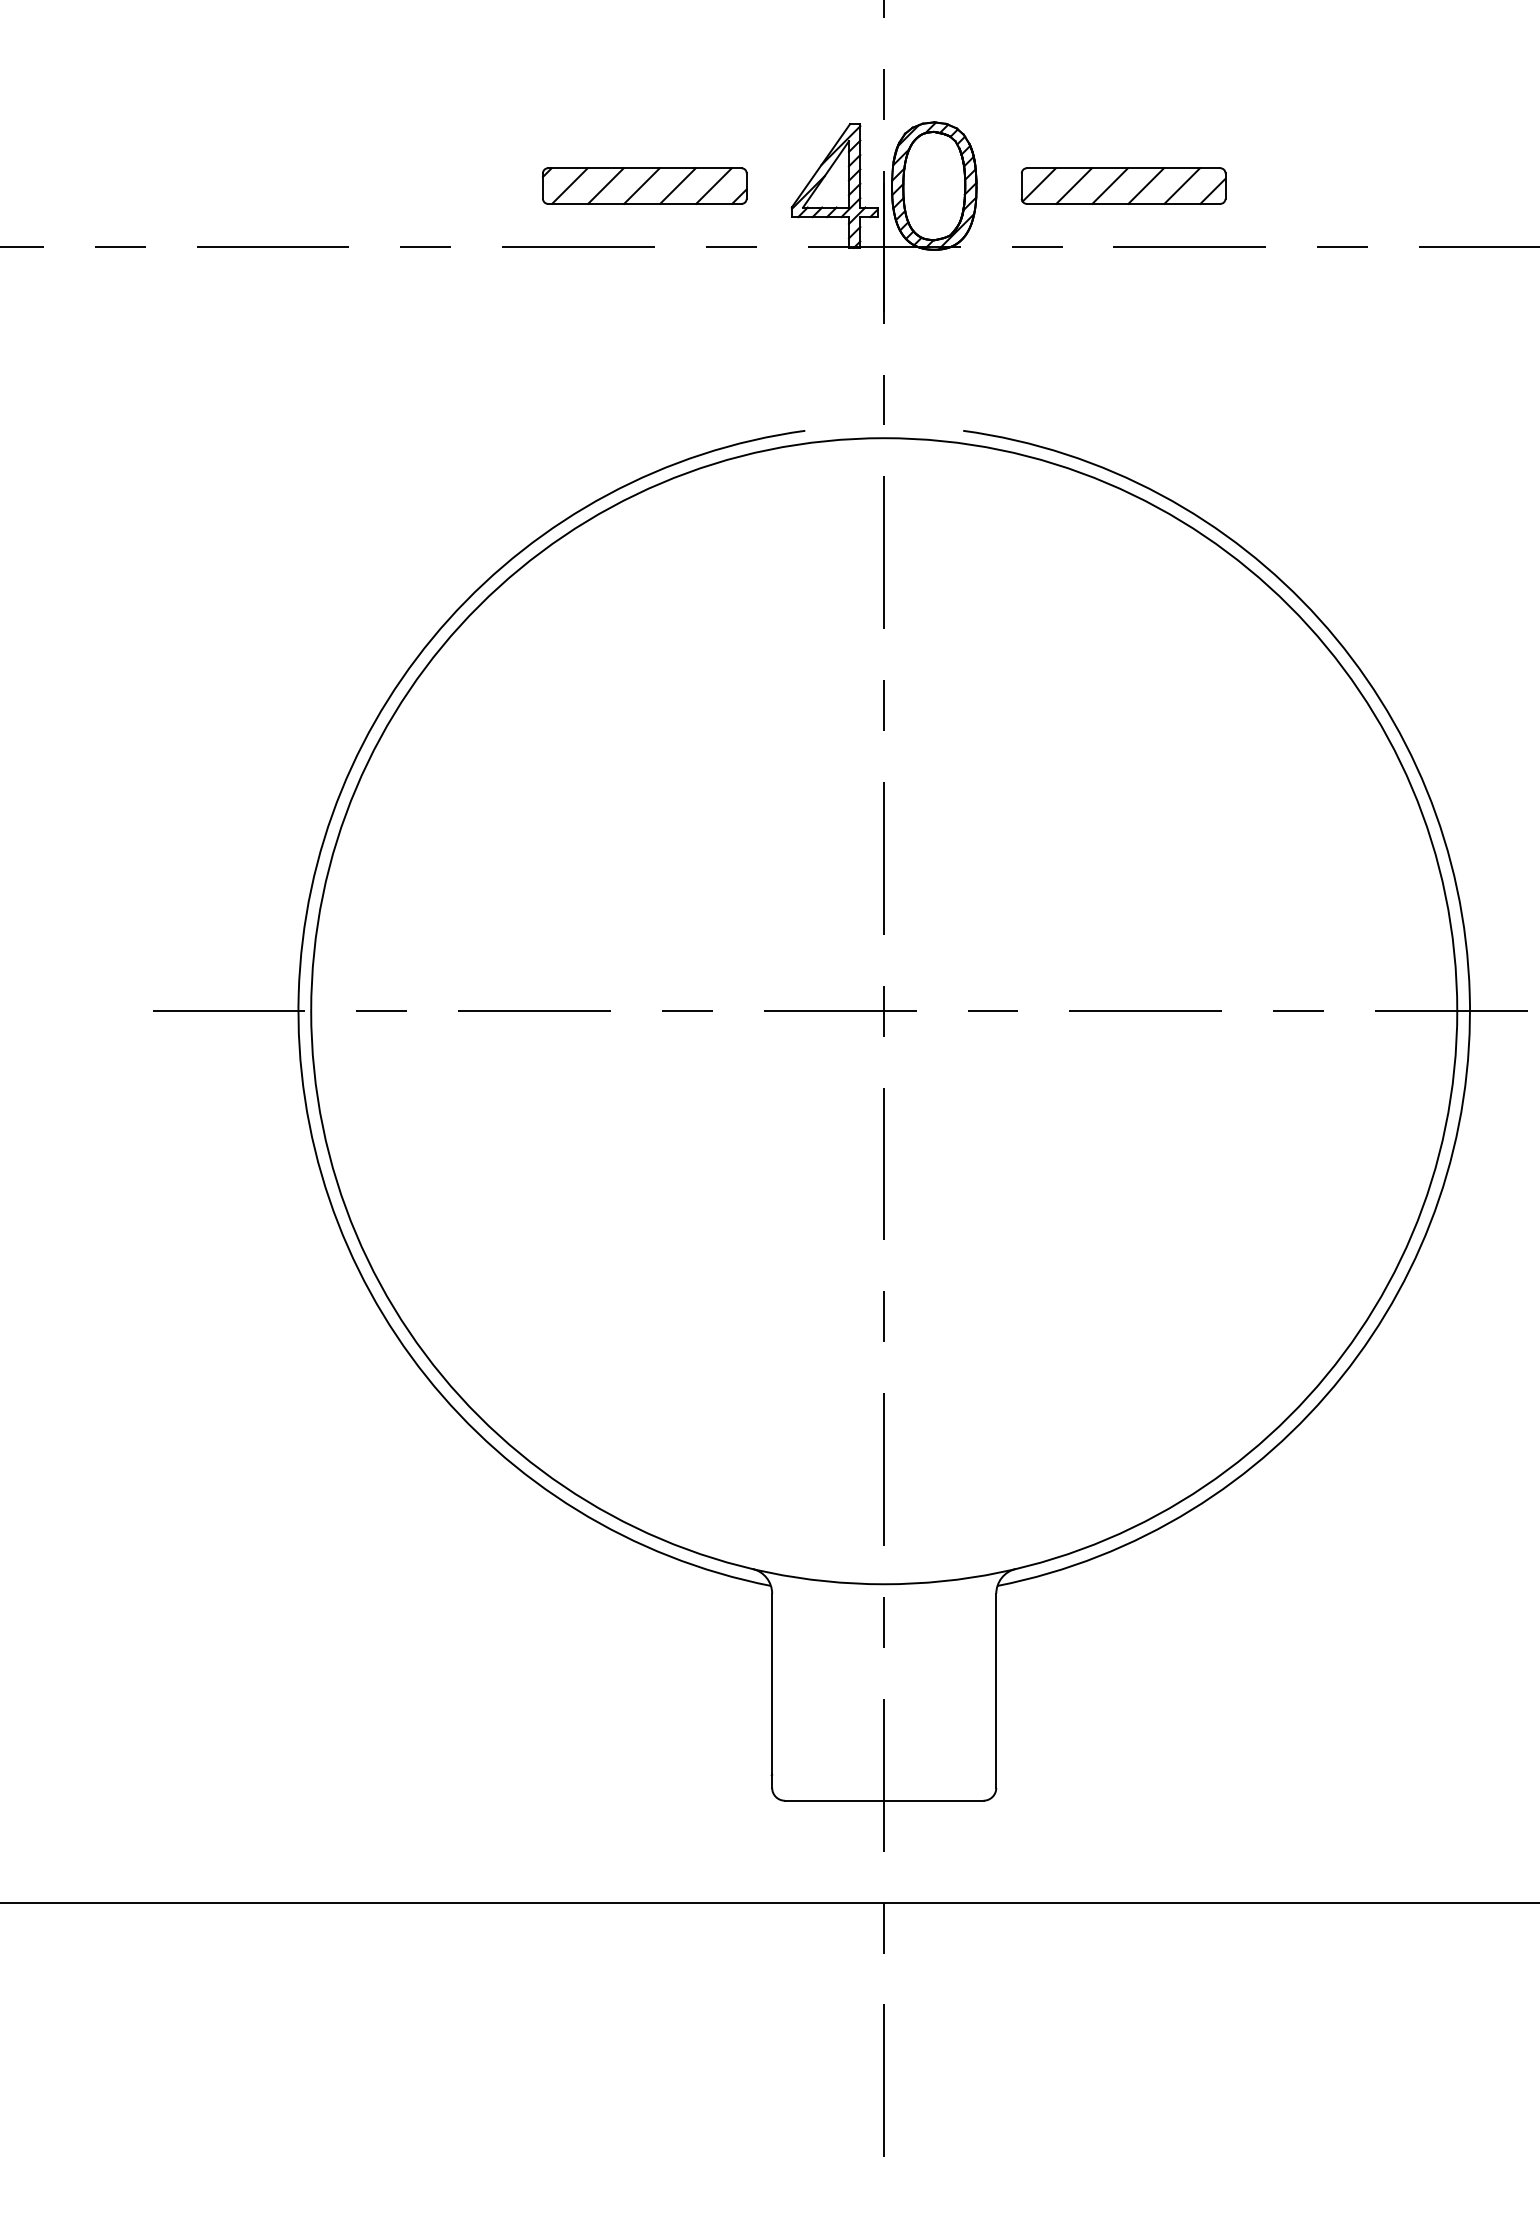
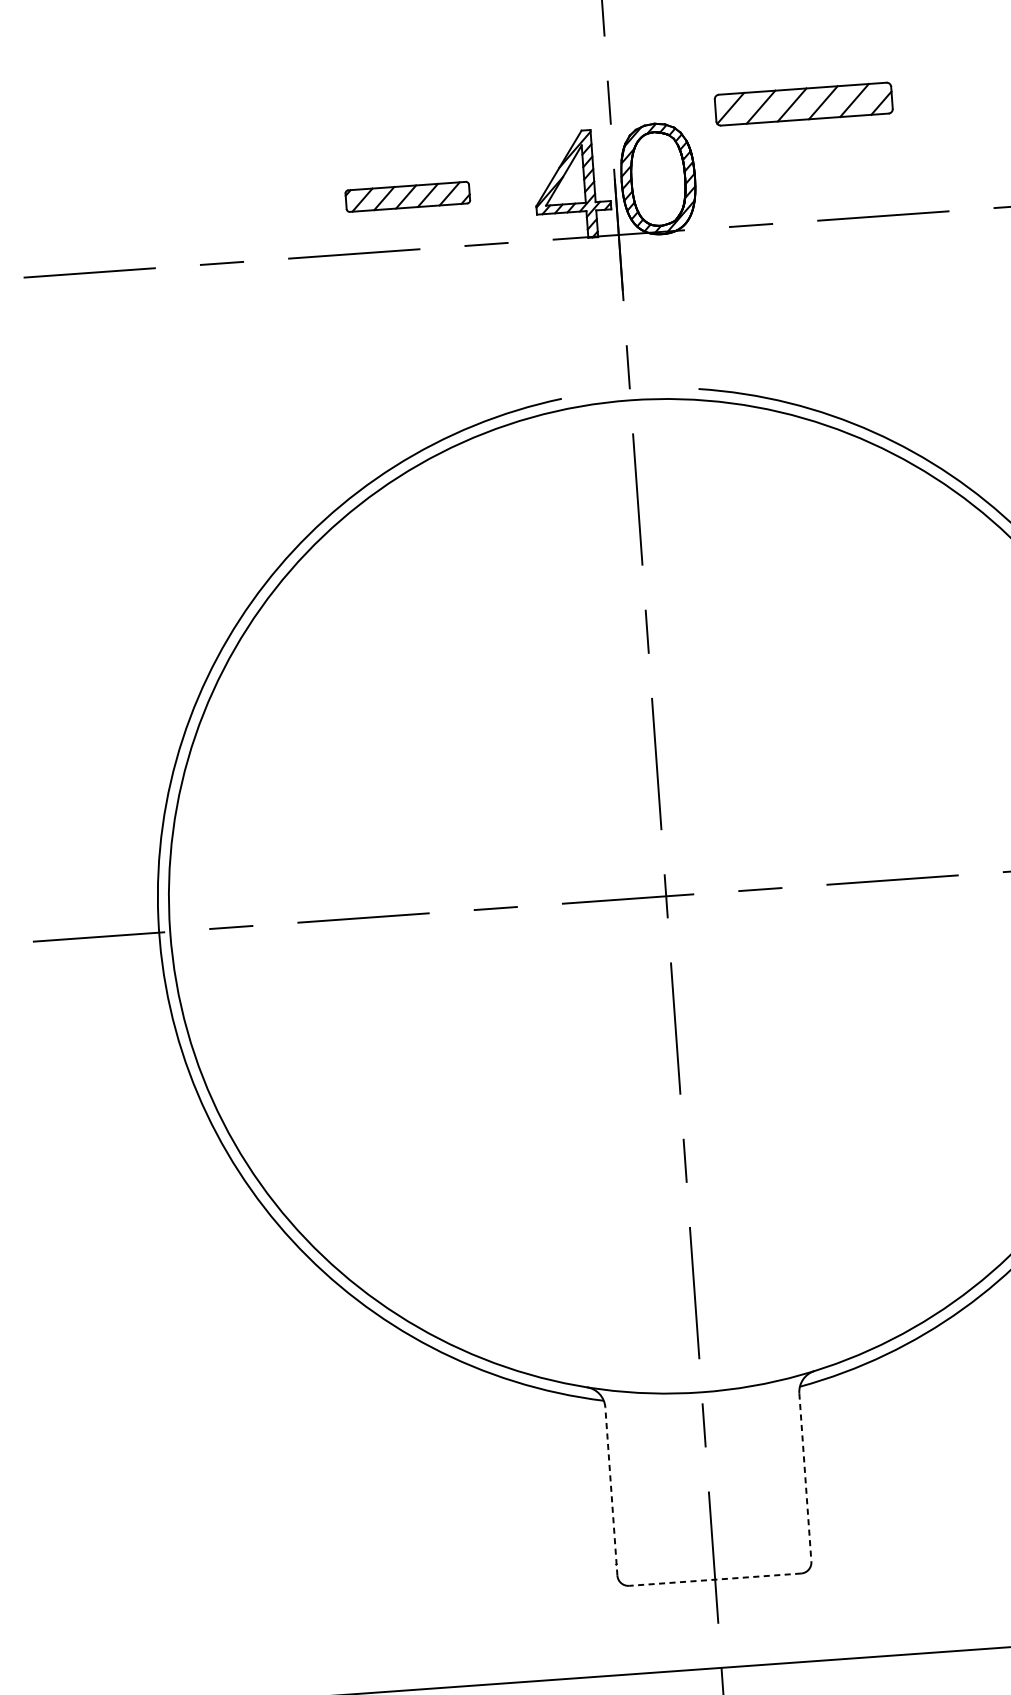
part: (644, 185) -> (407, 196), size x0.7
part: (1123, 185) -> (803, 103), moved
line: (772, 1690) -> (611, 1491), solid -> dashed
line: (996, 1691) -> (805, 1478), solid -> dashed
line: (883, 1800) -> (714, 1579), solid -> dashed

